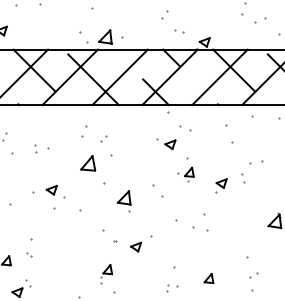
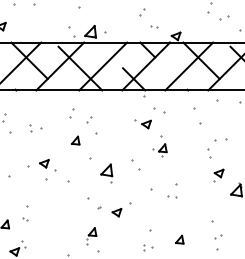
part: (87, 163) -> (75, 140), size x0.62
part: (221, 185) -> (218, 175), moved
part: (200, 228) -> (172, 196), size x0.62

